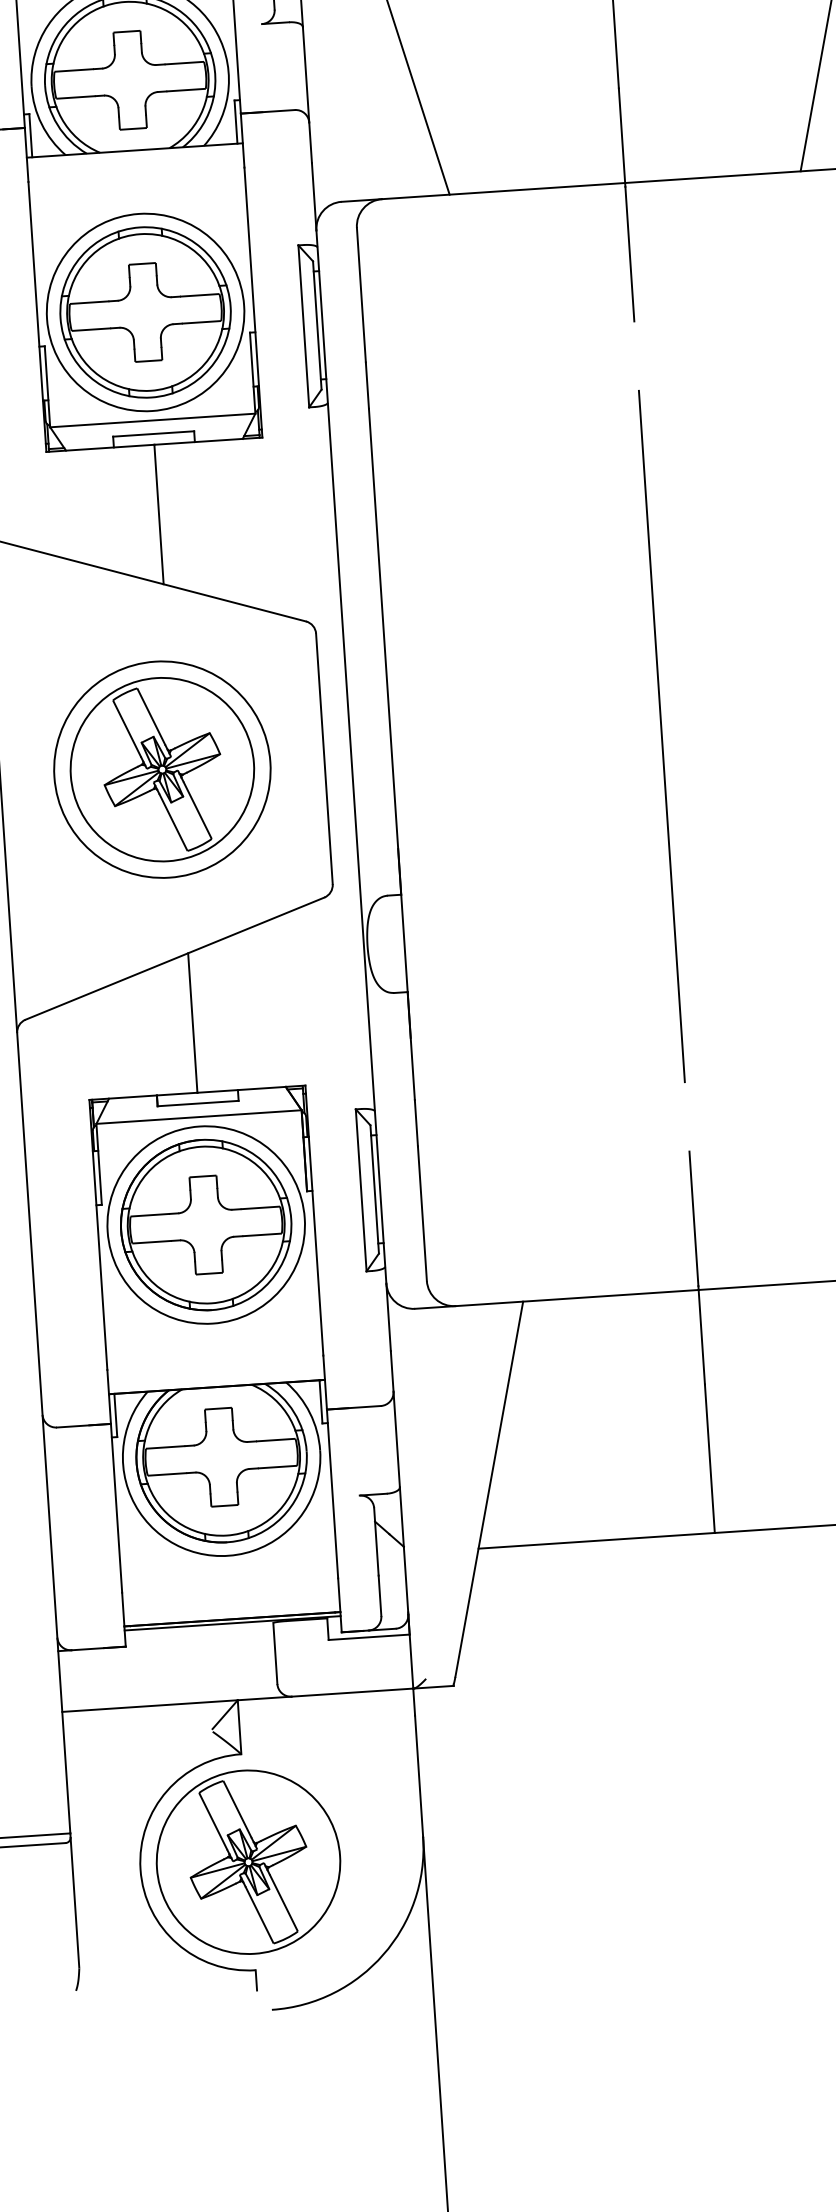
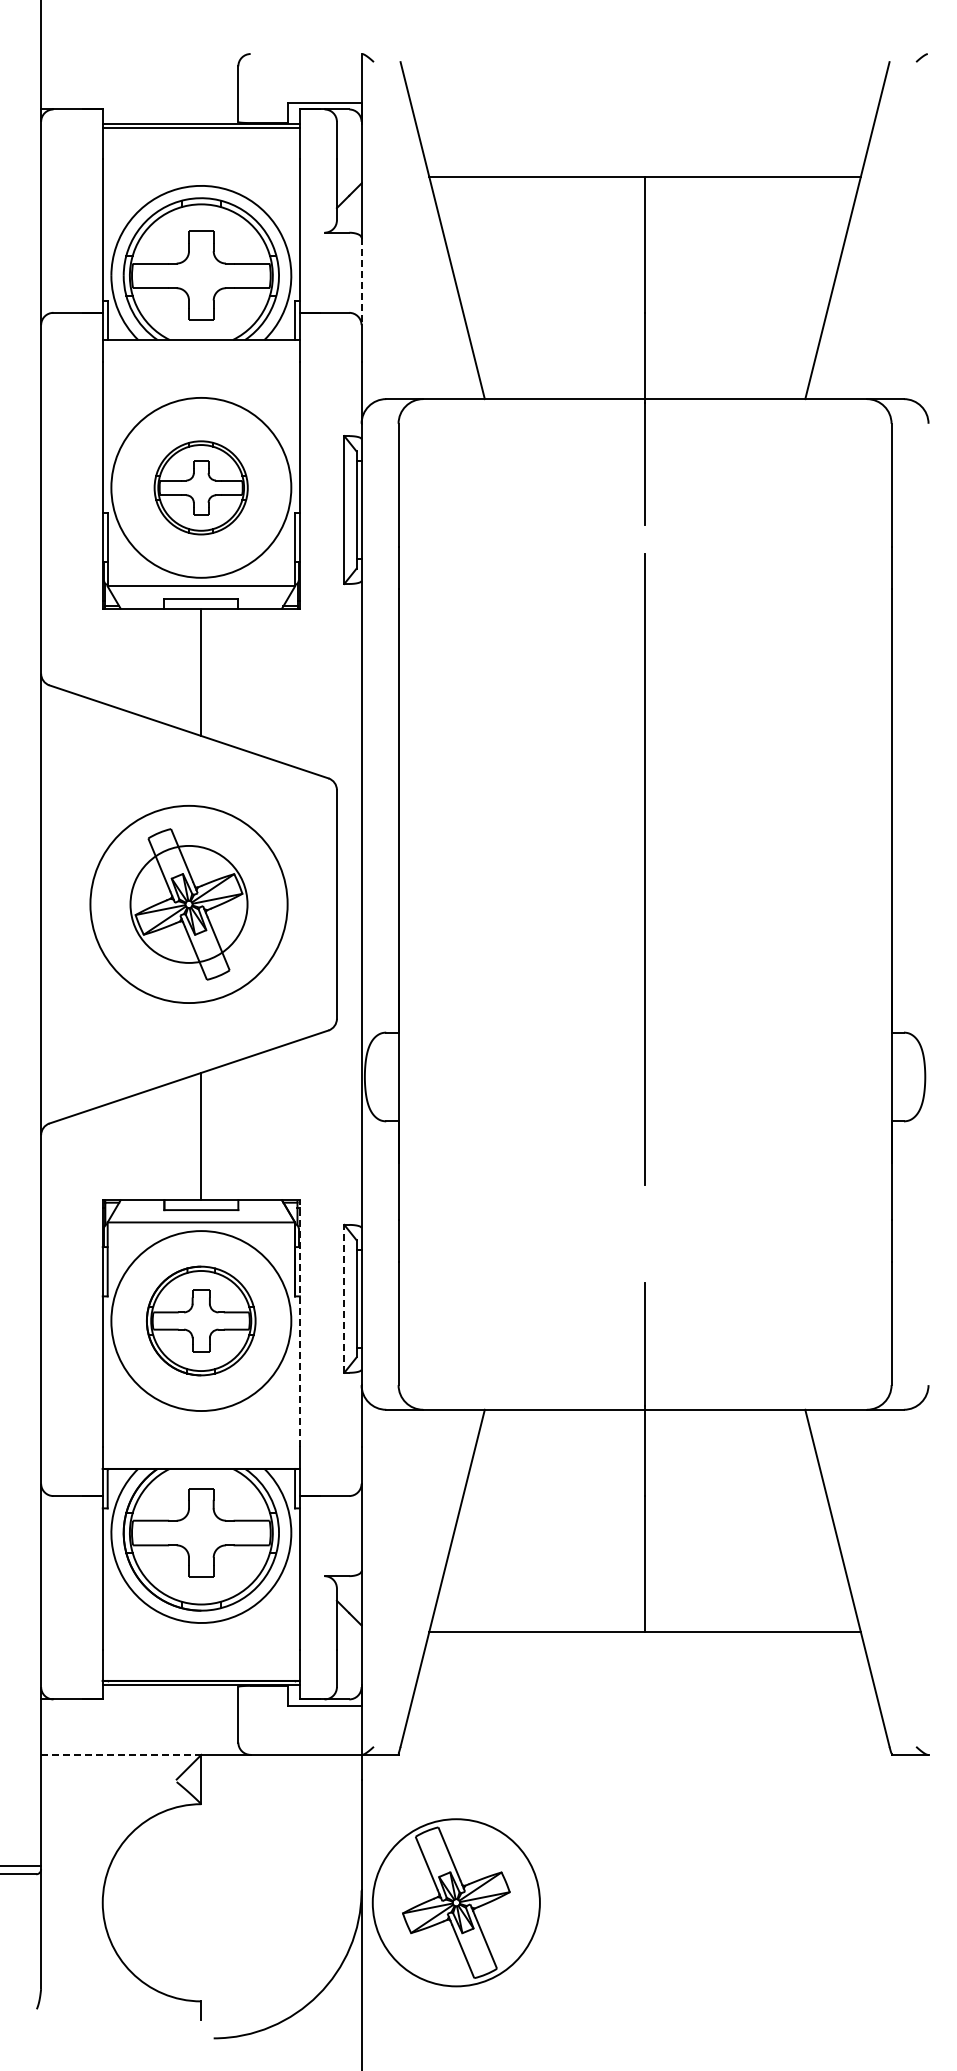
line: (305, 74) -> (361, 281), solid -> dashed
part: (144, 312) -> (200, 487), size x0.6
line: (661, 736) -> (644, 869), moved
circle: (161, 769) -> (188, 904), size x0.7
line: (361, 1189) -> (344, 1298), solid -> dashed
line: (313, 1220) -> (299, 1323), solid -> dashed
part: (205, 1224) -> (200, 1320), size x0.7
line: (150, 1705) -> (121, 1754), solid -> dashed
part: (247, 1861) -> (455, 1902), moved

